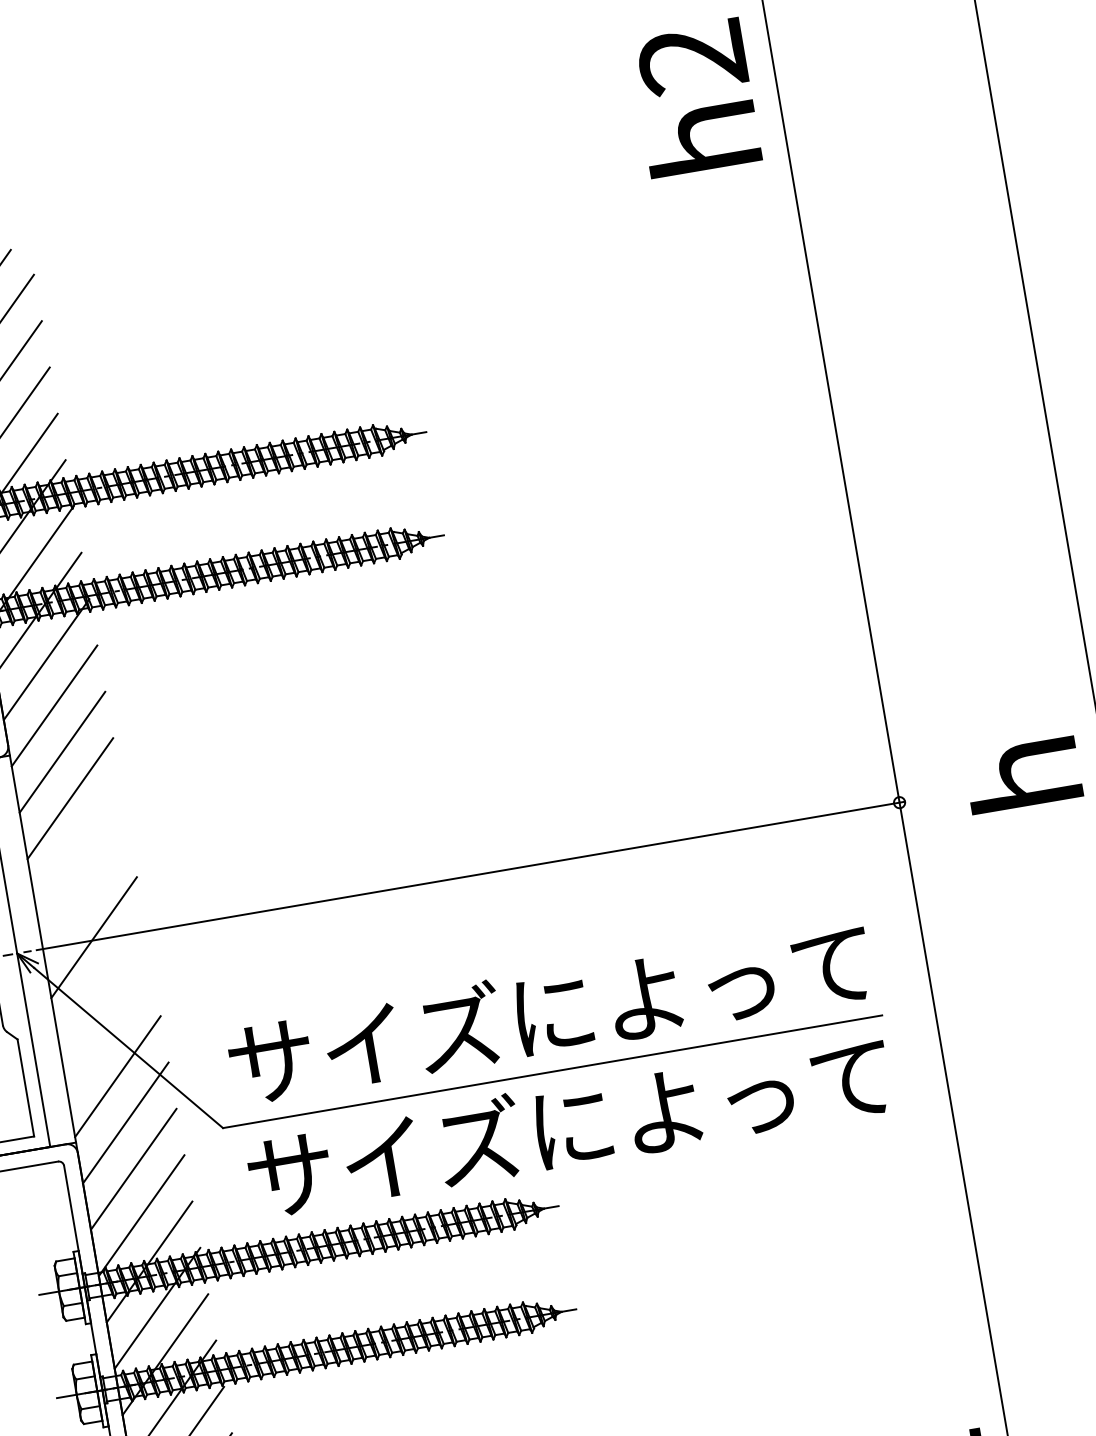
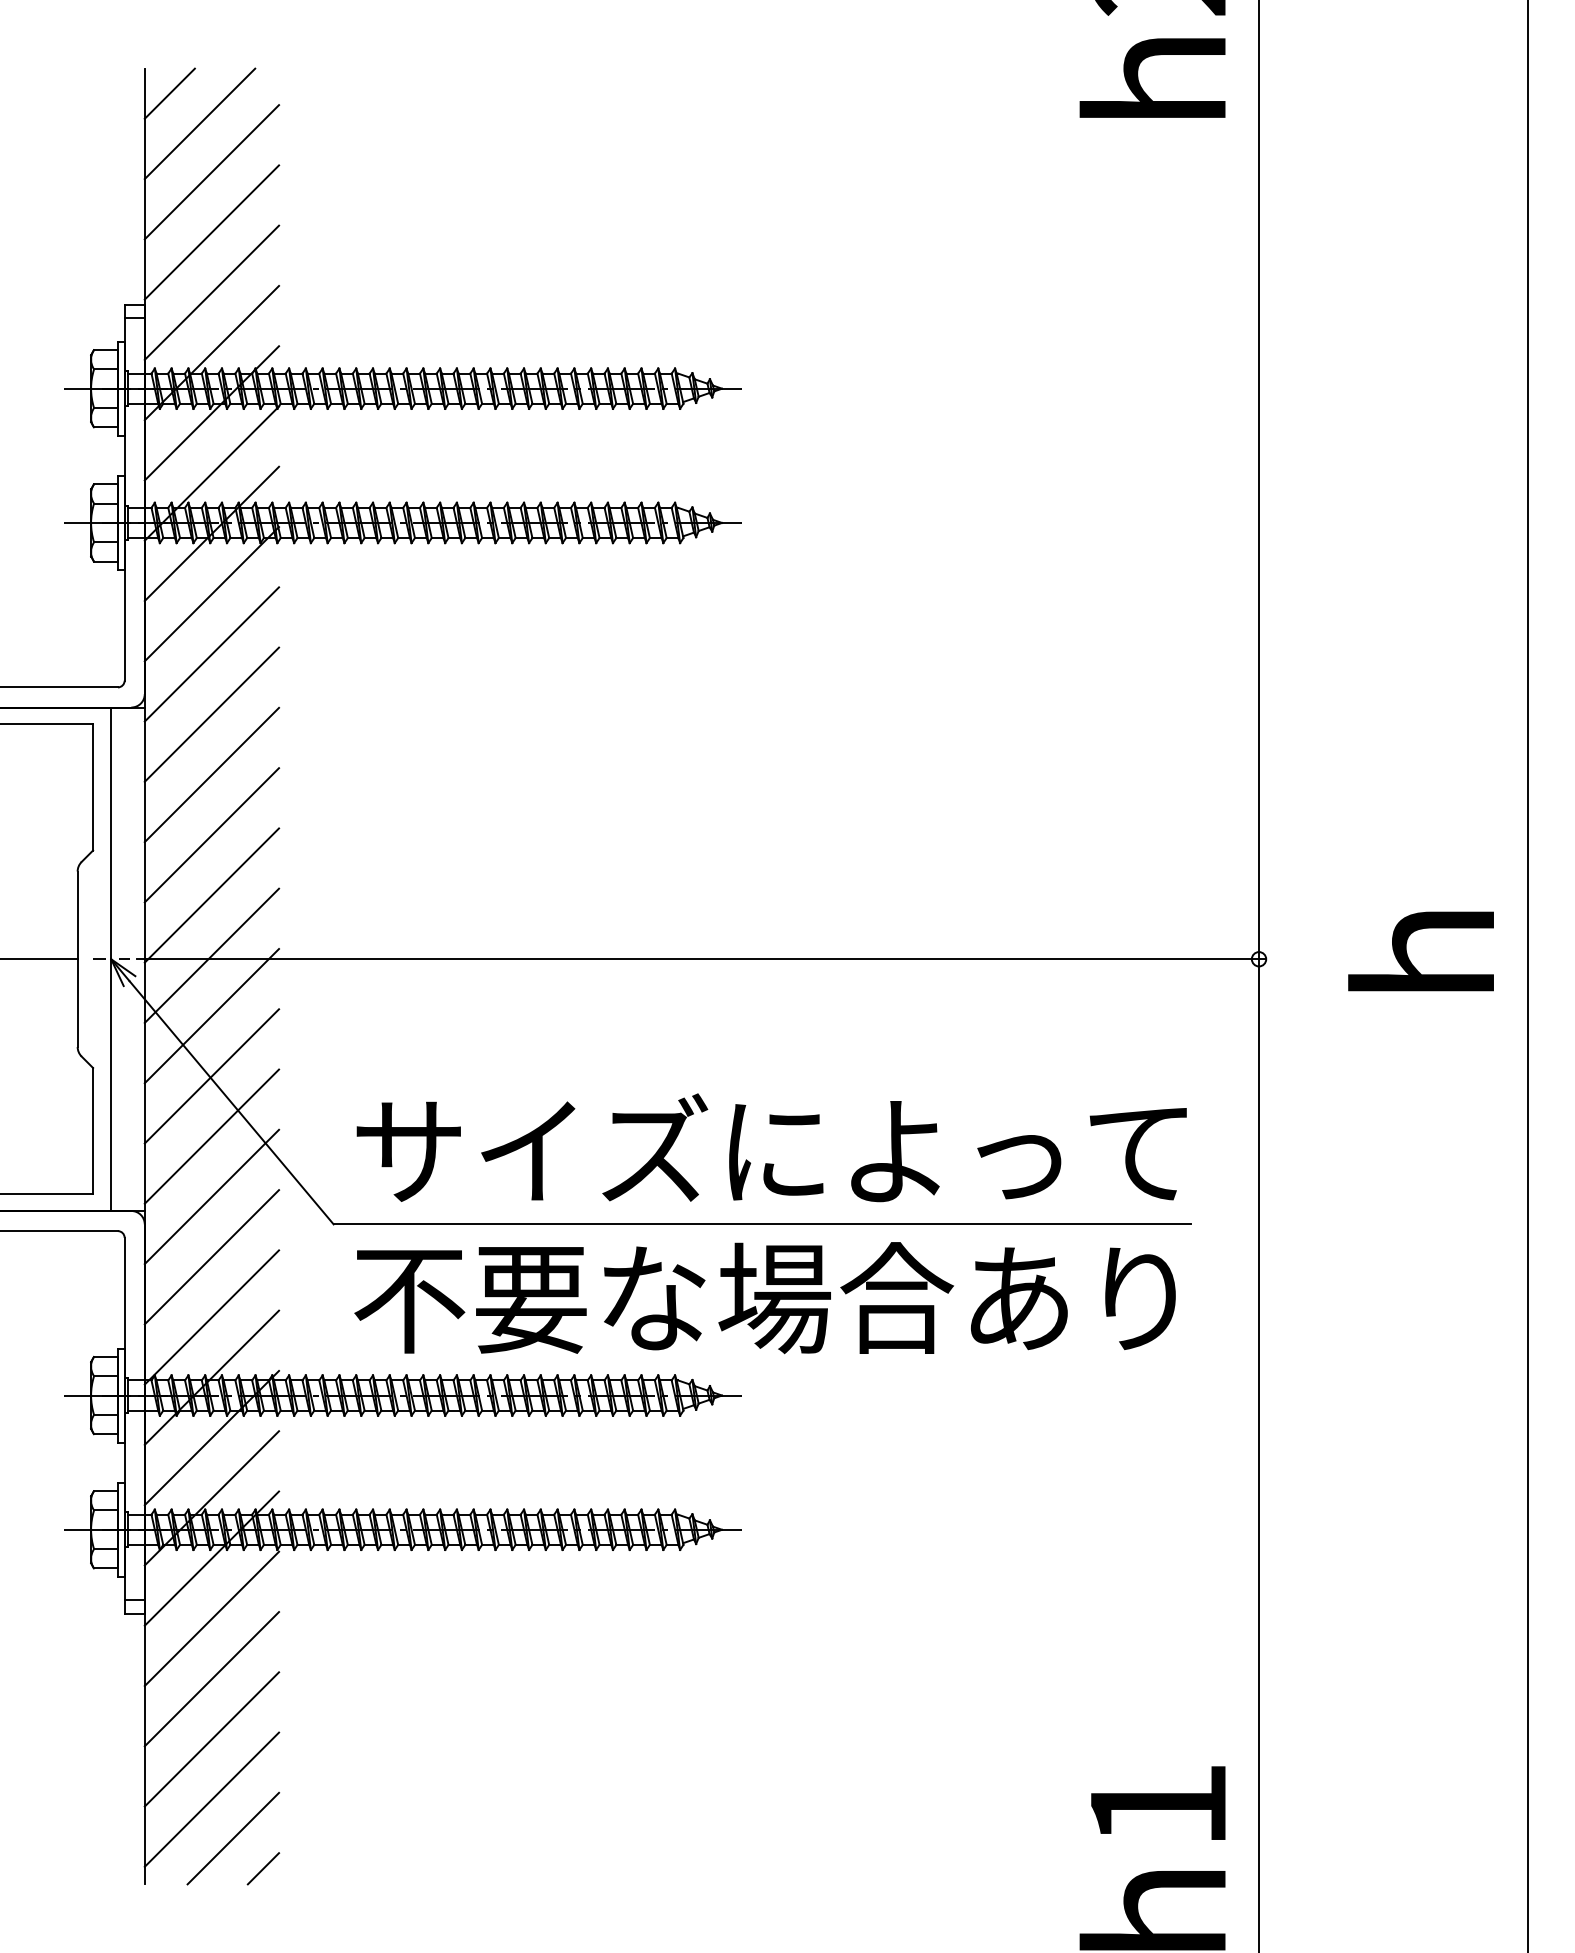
line: (78, 845) -> (211, 835), added
line: (85, 891) -> (211, 895), added
line: (101, 983) -> (211, 1015), added
line: (109, 1030) -> (211, 1076), added
text: (568, 1126) -> (770, 1297), サイズによって -> 不要な場合あり

